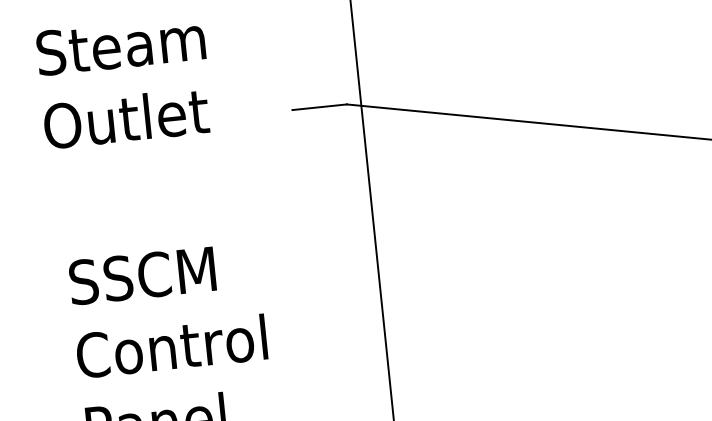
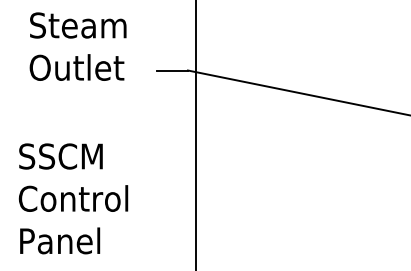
text: (123, 82) -> (77, 46), moved

